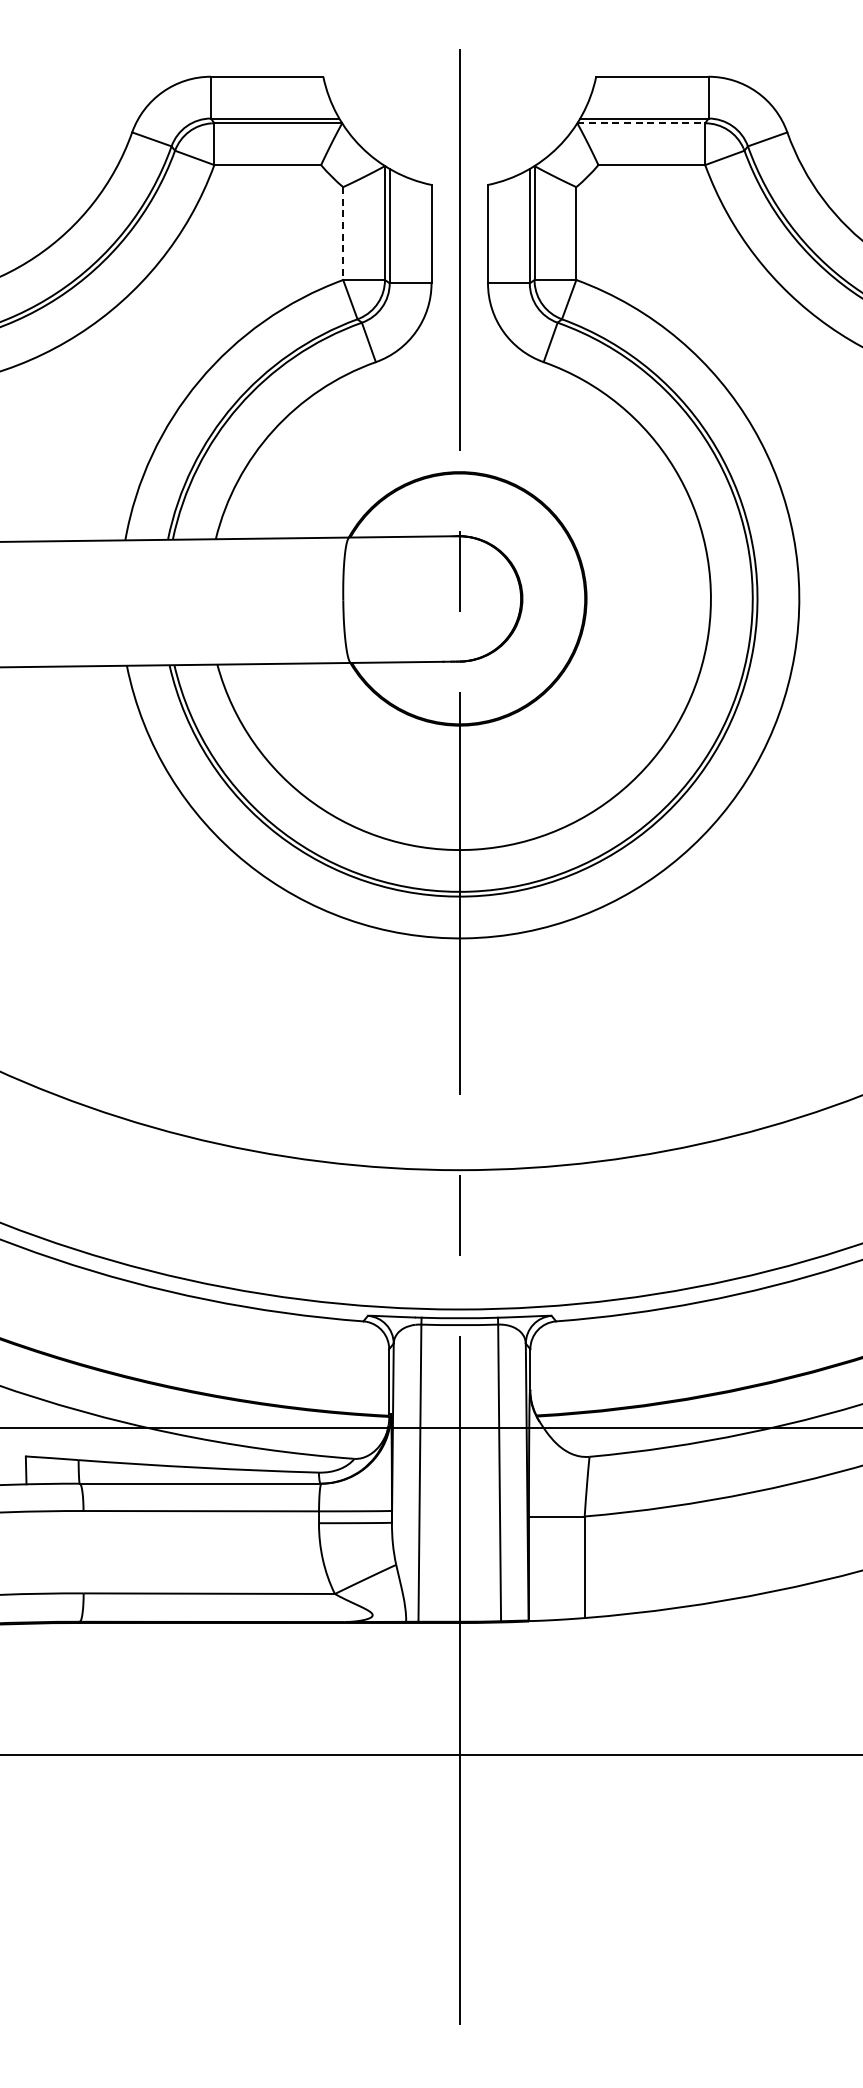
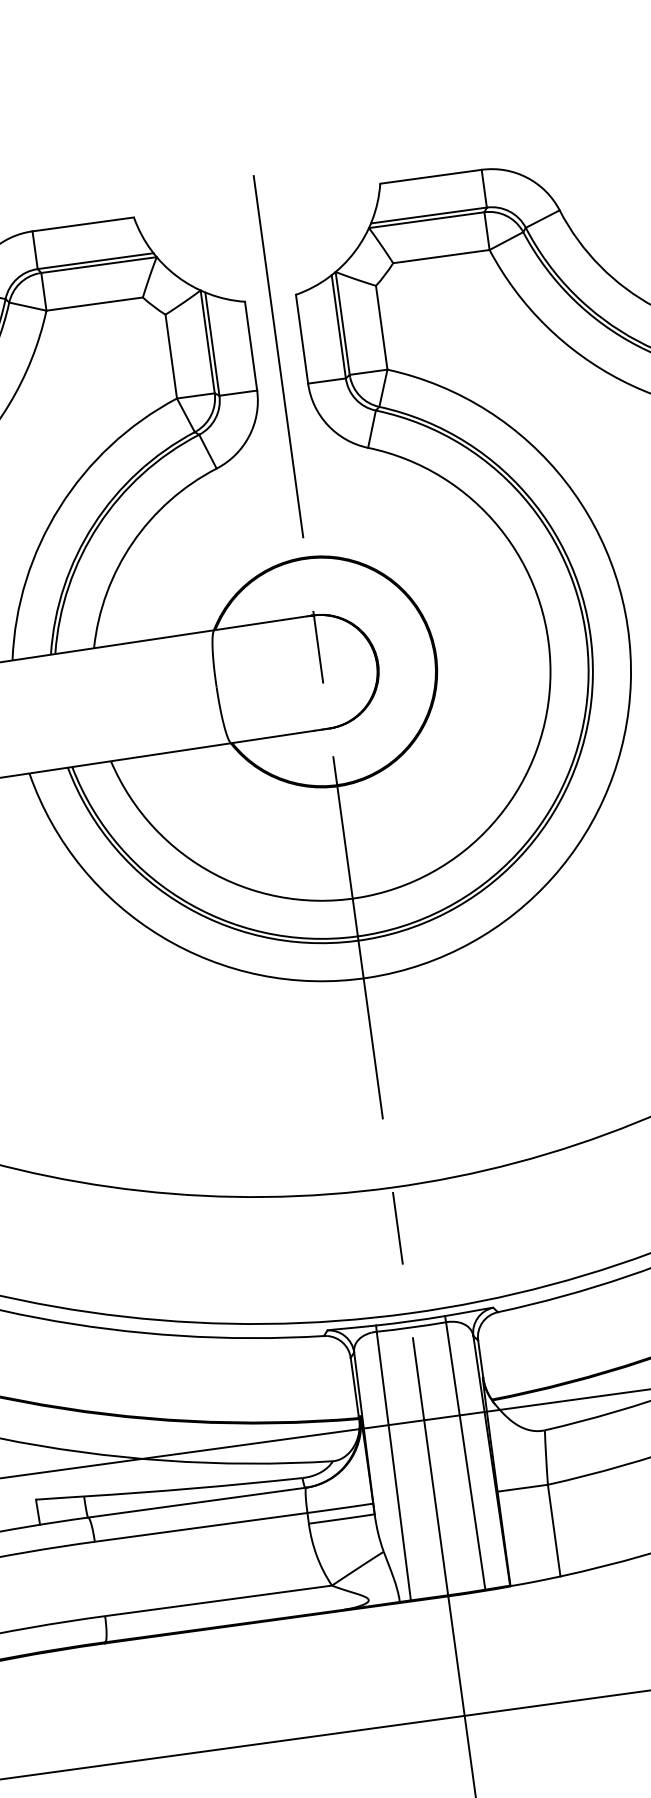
line: (641, 123) -> (426, 220), dashed -> solid
line: (343, 234) -> (171, 357), dashed -> solid

